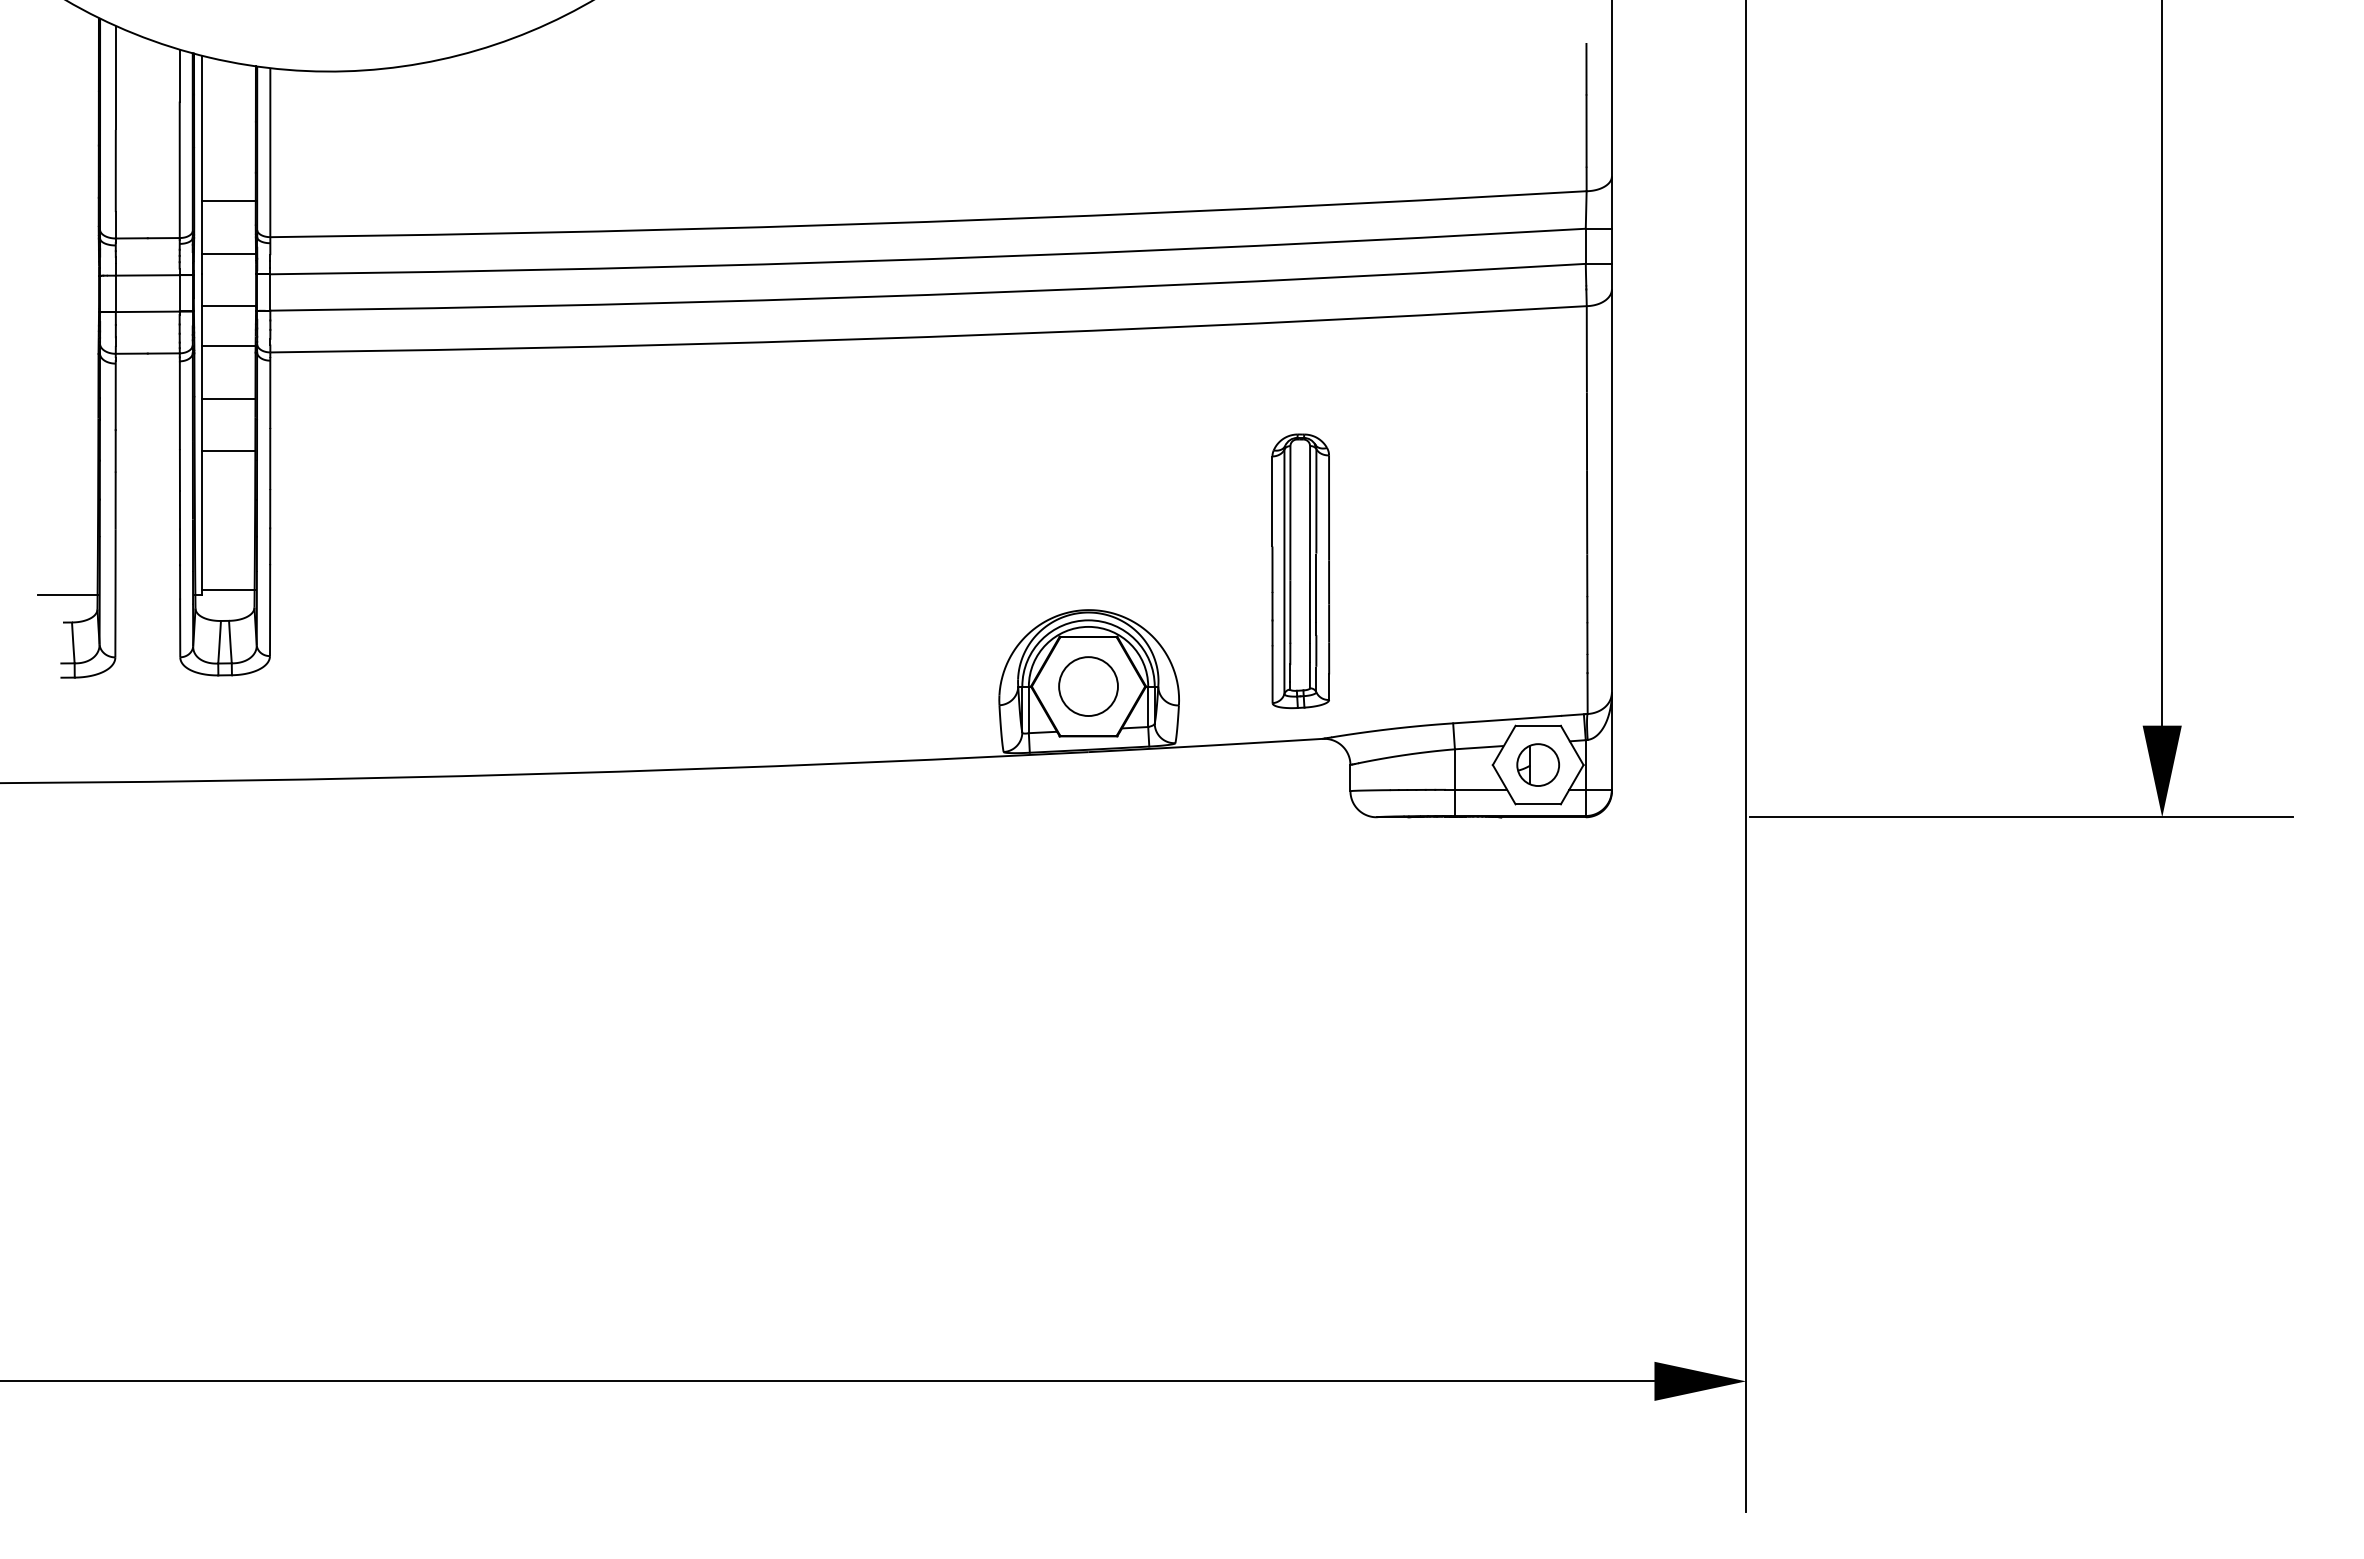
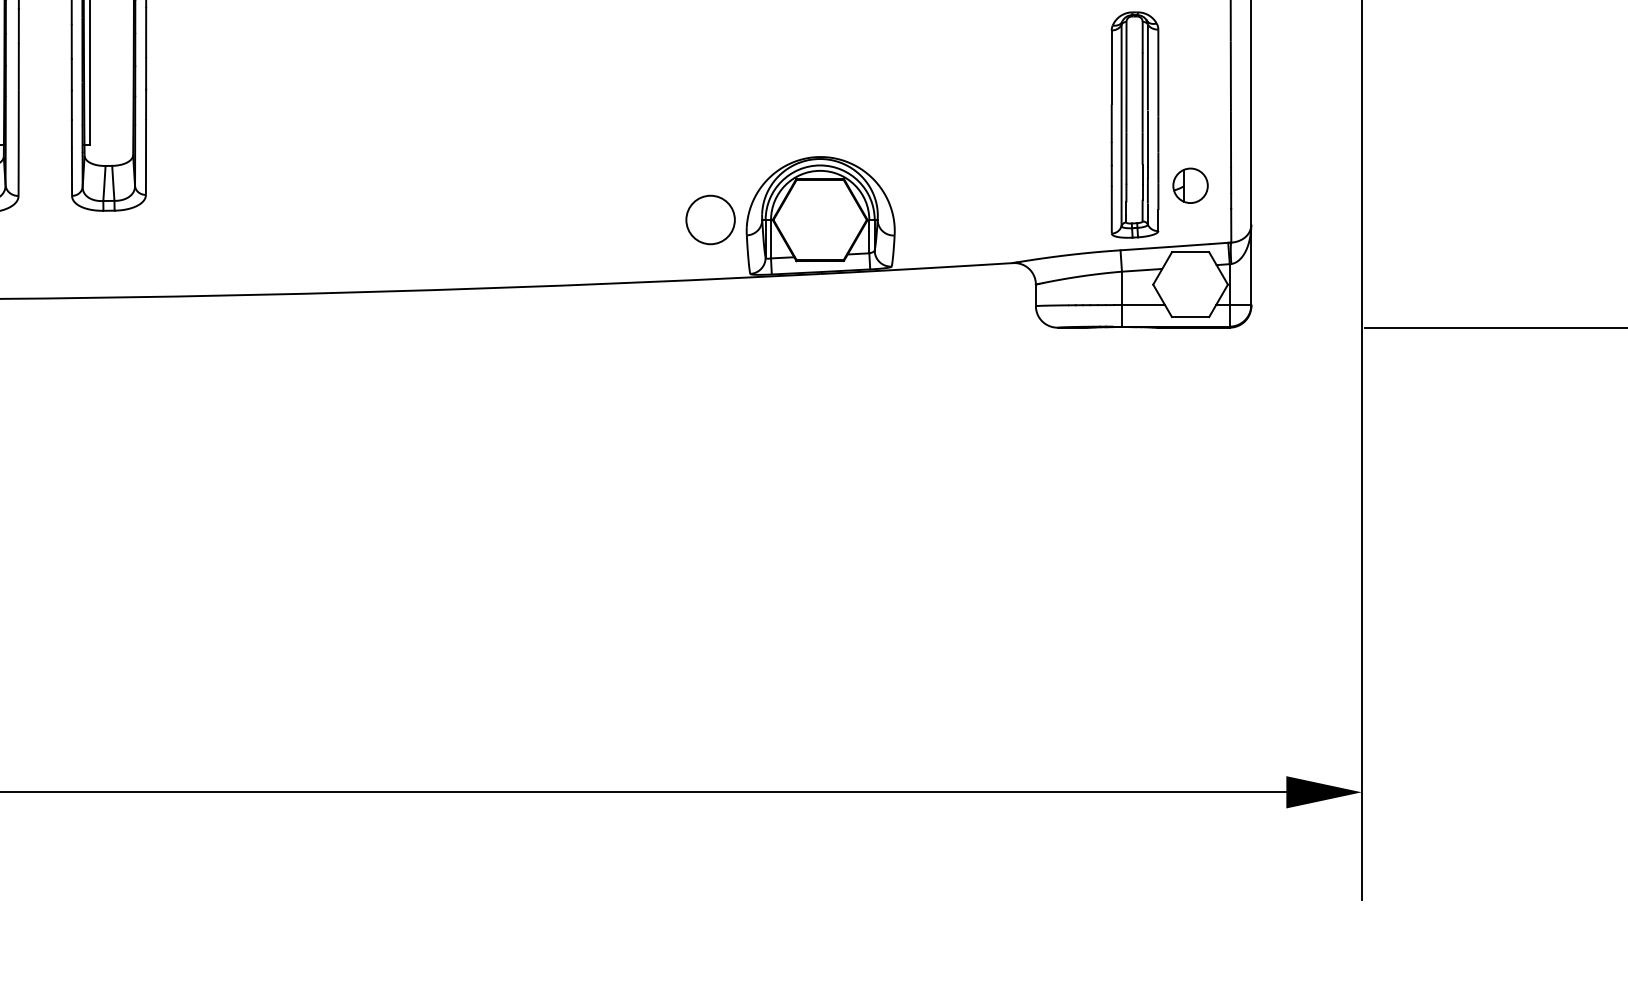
line: (228, 451) -> (111, 26), removed
part: (1300, 571) -> (1134, 125), moved
line: (228, 590) -> (111, 140), removed
circle: (1088, 686) -> (710, 219), moved
part: (1537, 764) -> (1189, 185), moved

